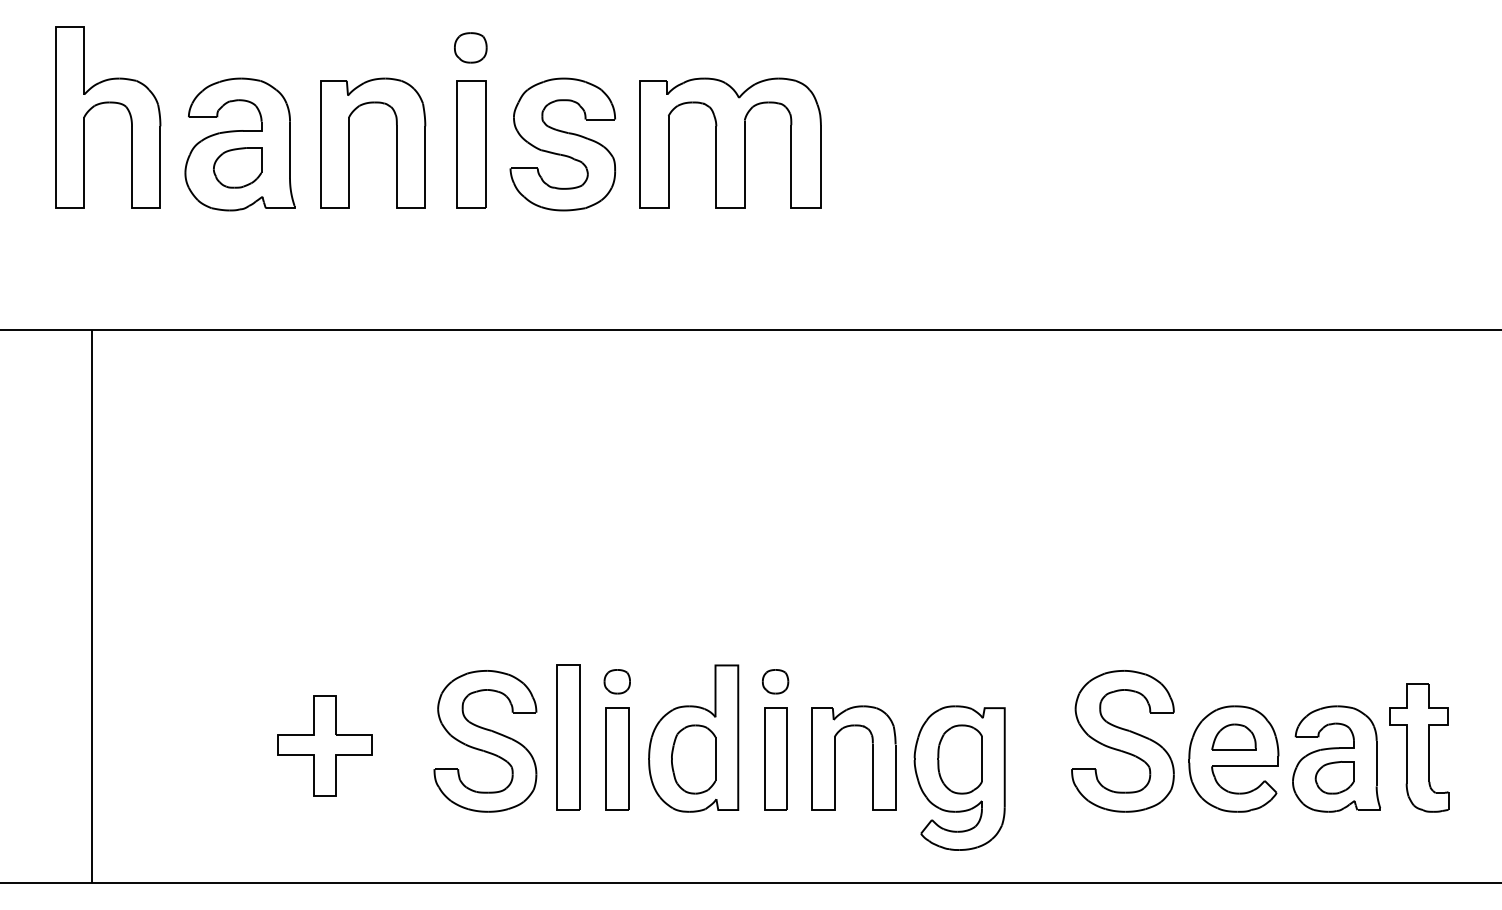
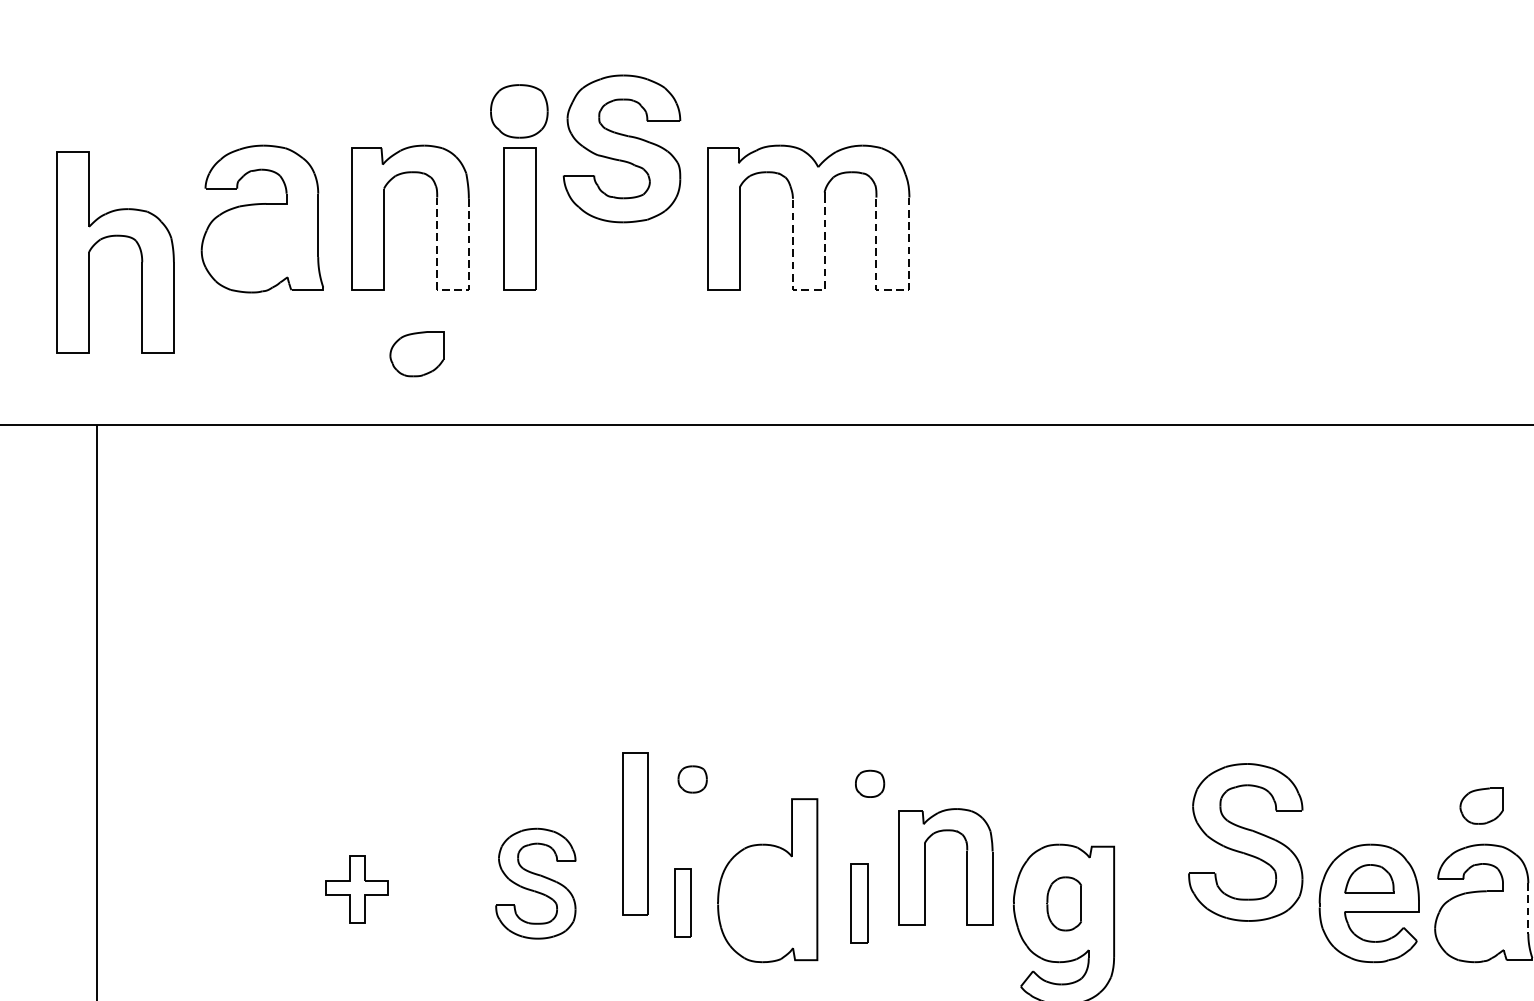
part: (470, 47) -> (519, 111), size x1.6
part: (108, 103) -> (116, 236), moved
part: (562, 144) -> (621, 148), moved
part: (237, 167) -> (416, 353), moved
line: (410, 208) -> (452, 290), solid -> dashed
line: (732, 208) -> (810, 290), solid -> dashed
line: (806, 208) -> (893, 290), solid -> dashed
part: (616, 681) -> (691, 779), moved
part: (775, 681) -> (869, 783), moved
part: (568, 737) -> (635, 833), moved
part: (485, 741) -> (535, 883), size x0.7
part: (1122, 741) -> (1245, 842), moved
part: (324, 745) -> (356, 888), size x0.6
part: (835, 757) -> (925, 866), moved
part: (617, 758) -> (682, 902), size x0.6
part: (775, 758) -> (858, 902), size x0.7
part: (693, 759) -> (767, 903), removed
part: (959, 759) -> (1063, 903), size x0.7
line: (1376, 763) -> (1528, 908), solid -> dashed
part: (1334, 777) -> (1481, 805), moved

